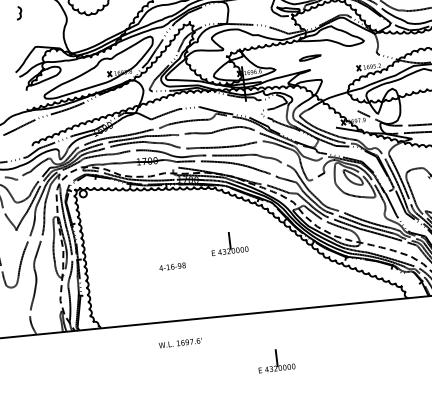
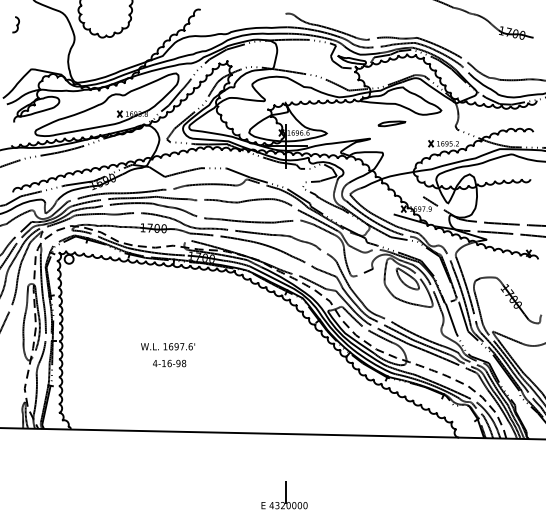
part: (309, 57) -> (391, 123), moved
part: (229, 243) -> (243, 342), removed
text: (180, 342) -> (168, 346), moved

